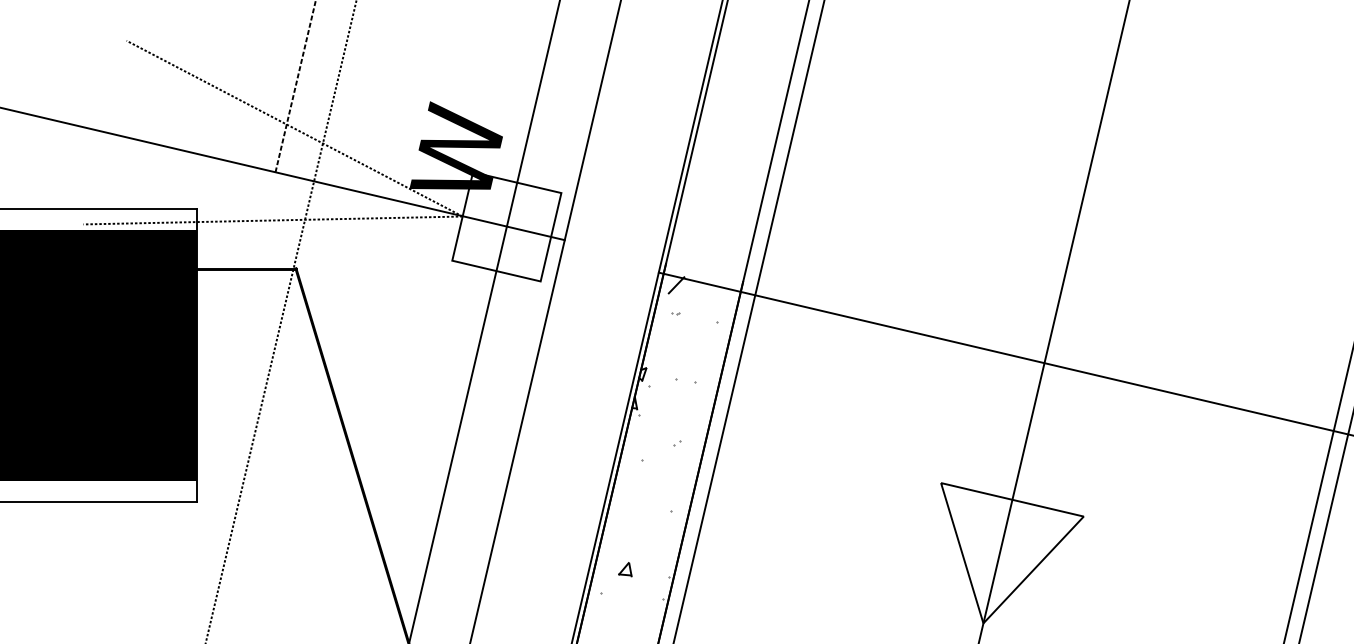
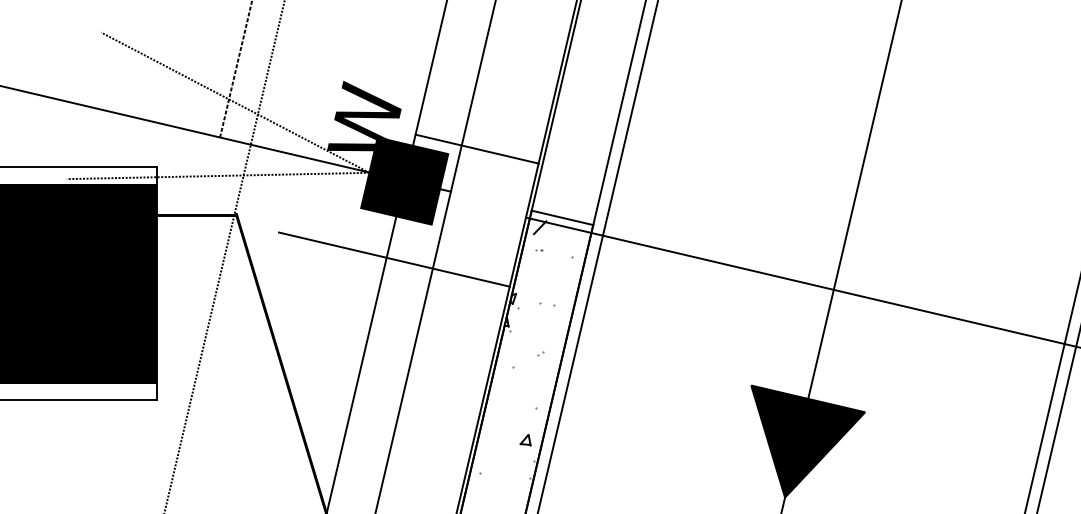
line: (597, 186) -> (477, 148), added
fill: (506, 226) -> (404, 180), added
line: (704, 272) -> (562, 217), added
line: (493, 325) -> (394, 259), added
fill: (1012, 553) -> (808, 441), added
part: (625, 569) -> (525, 440), moved

